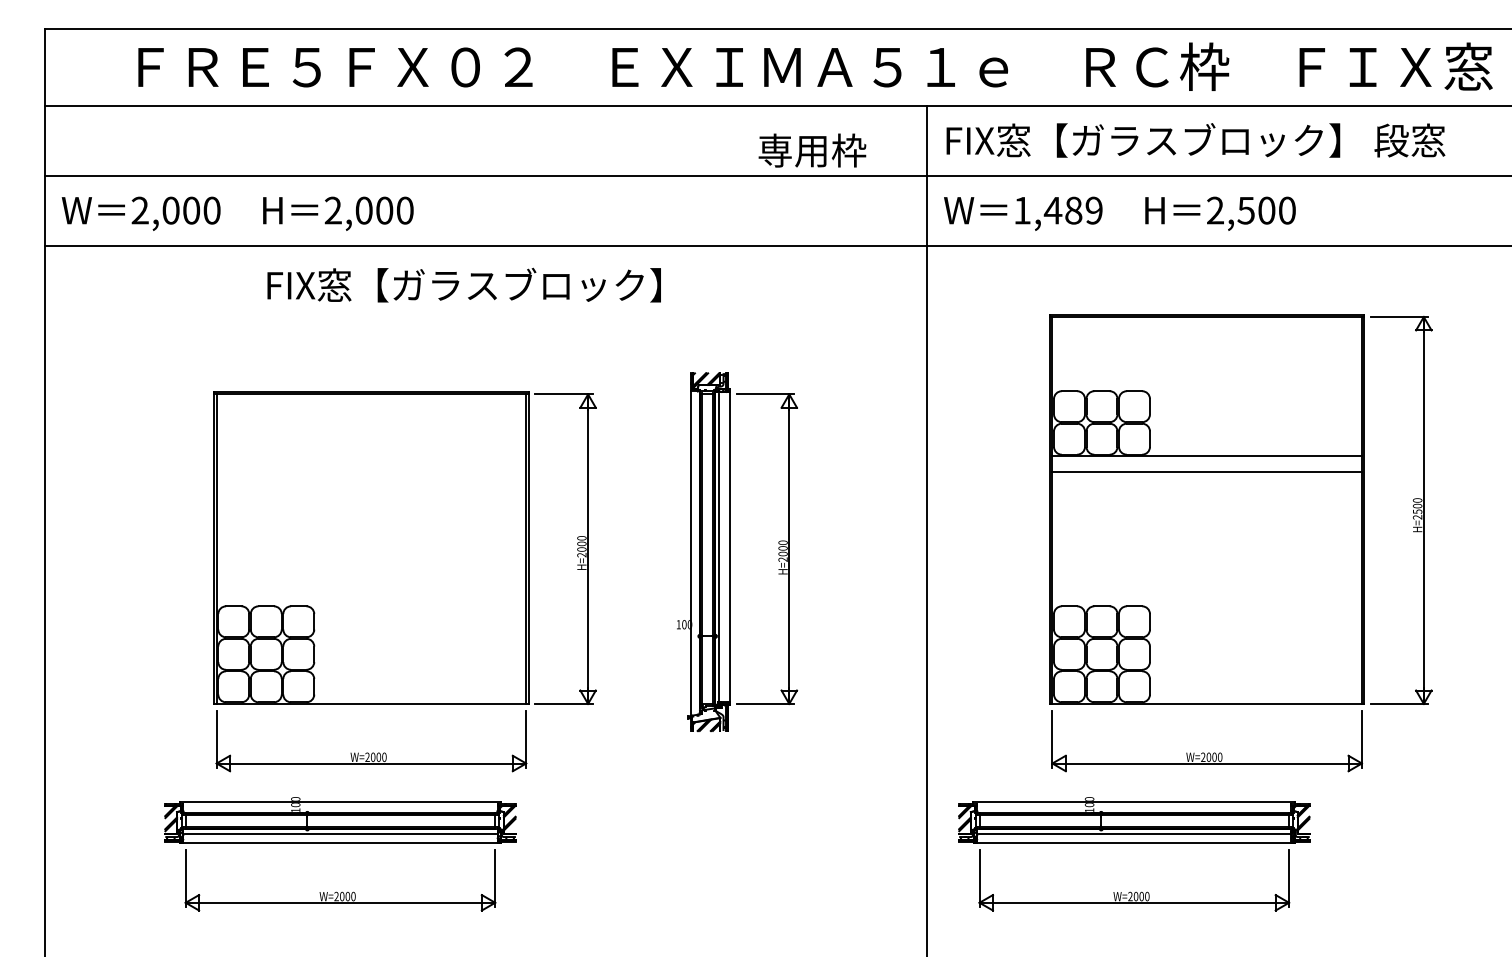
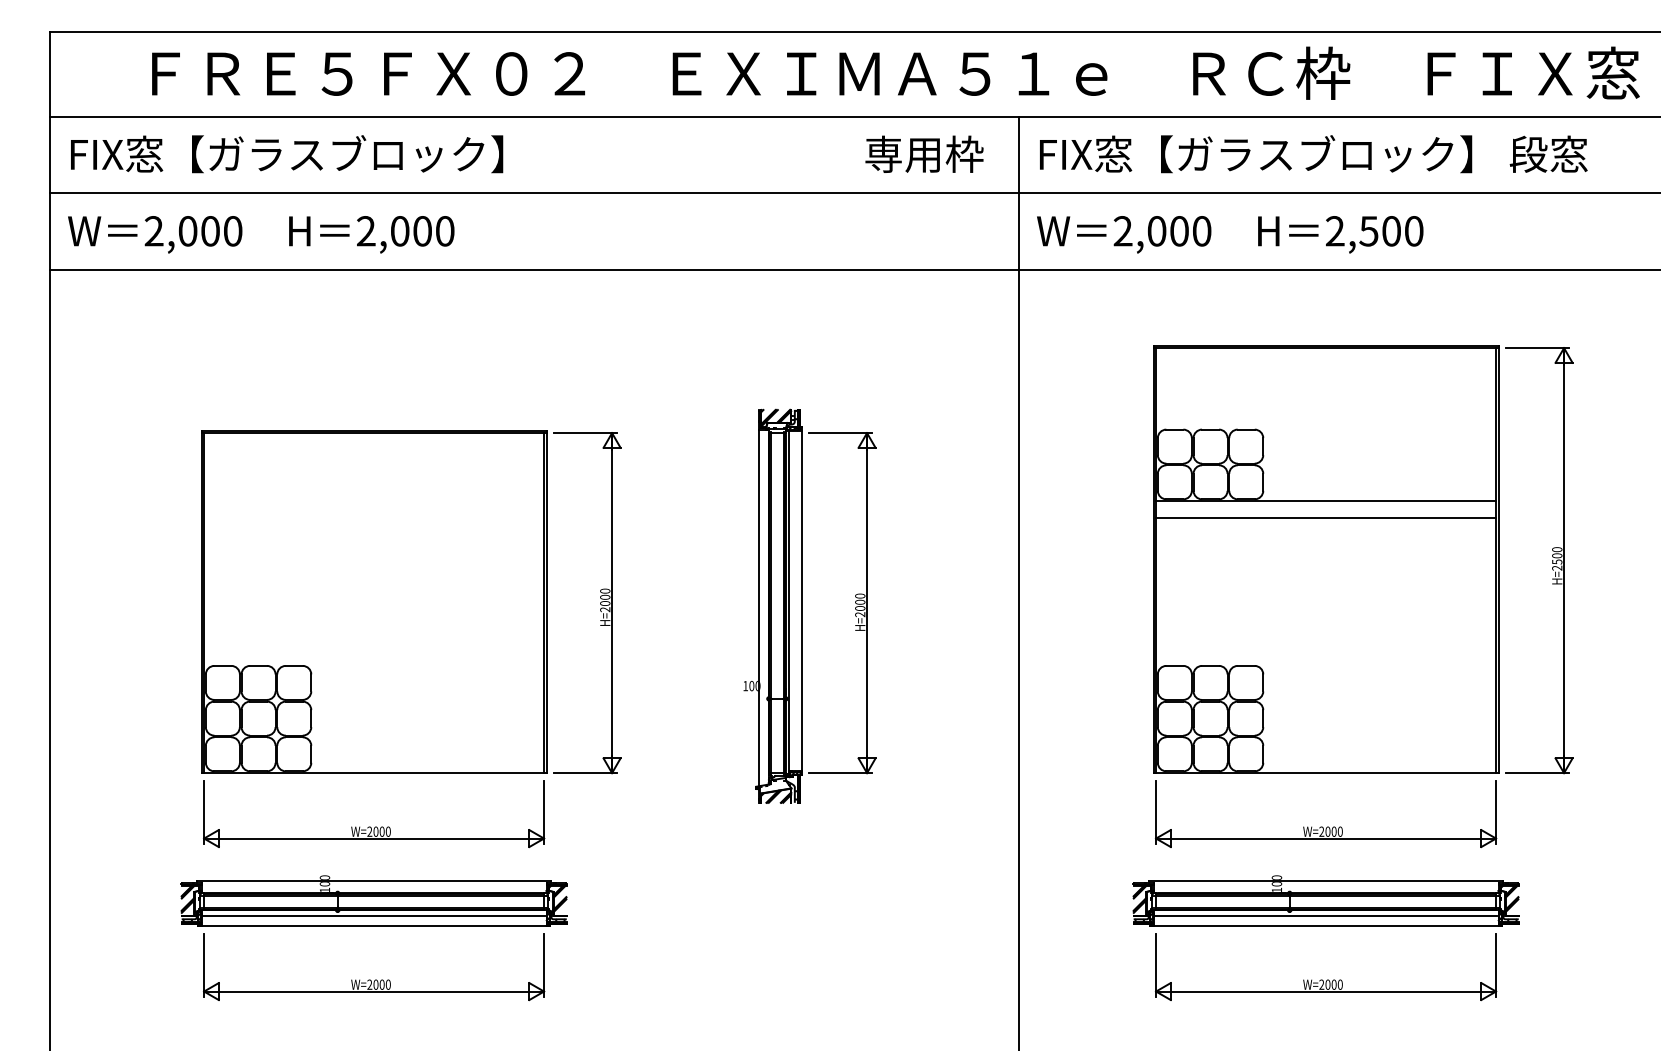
text: (812, 149) -> (924, 153), moved
text: (1058, 210) -> (1162, 231), 1,489 -> 2,000
text: (464, 285) -> (287, 154), moved
part: (405, 582) -> (411, 639), moved
part: (1133, 843) -> (1325, 926), moved

